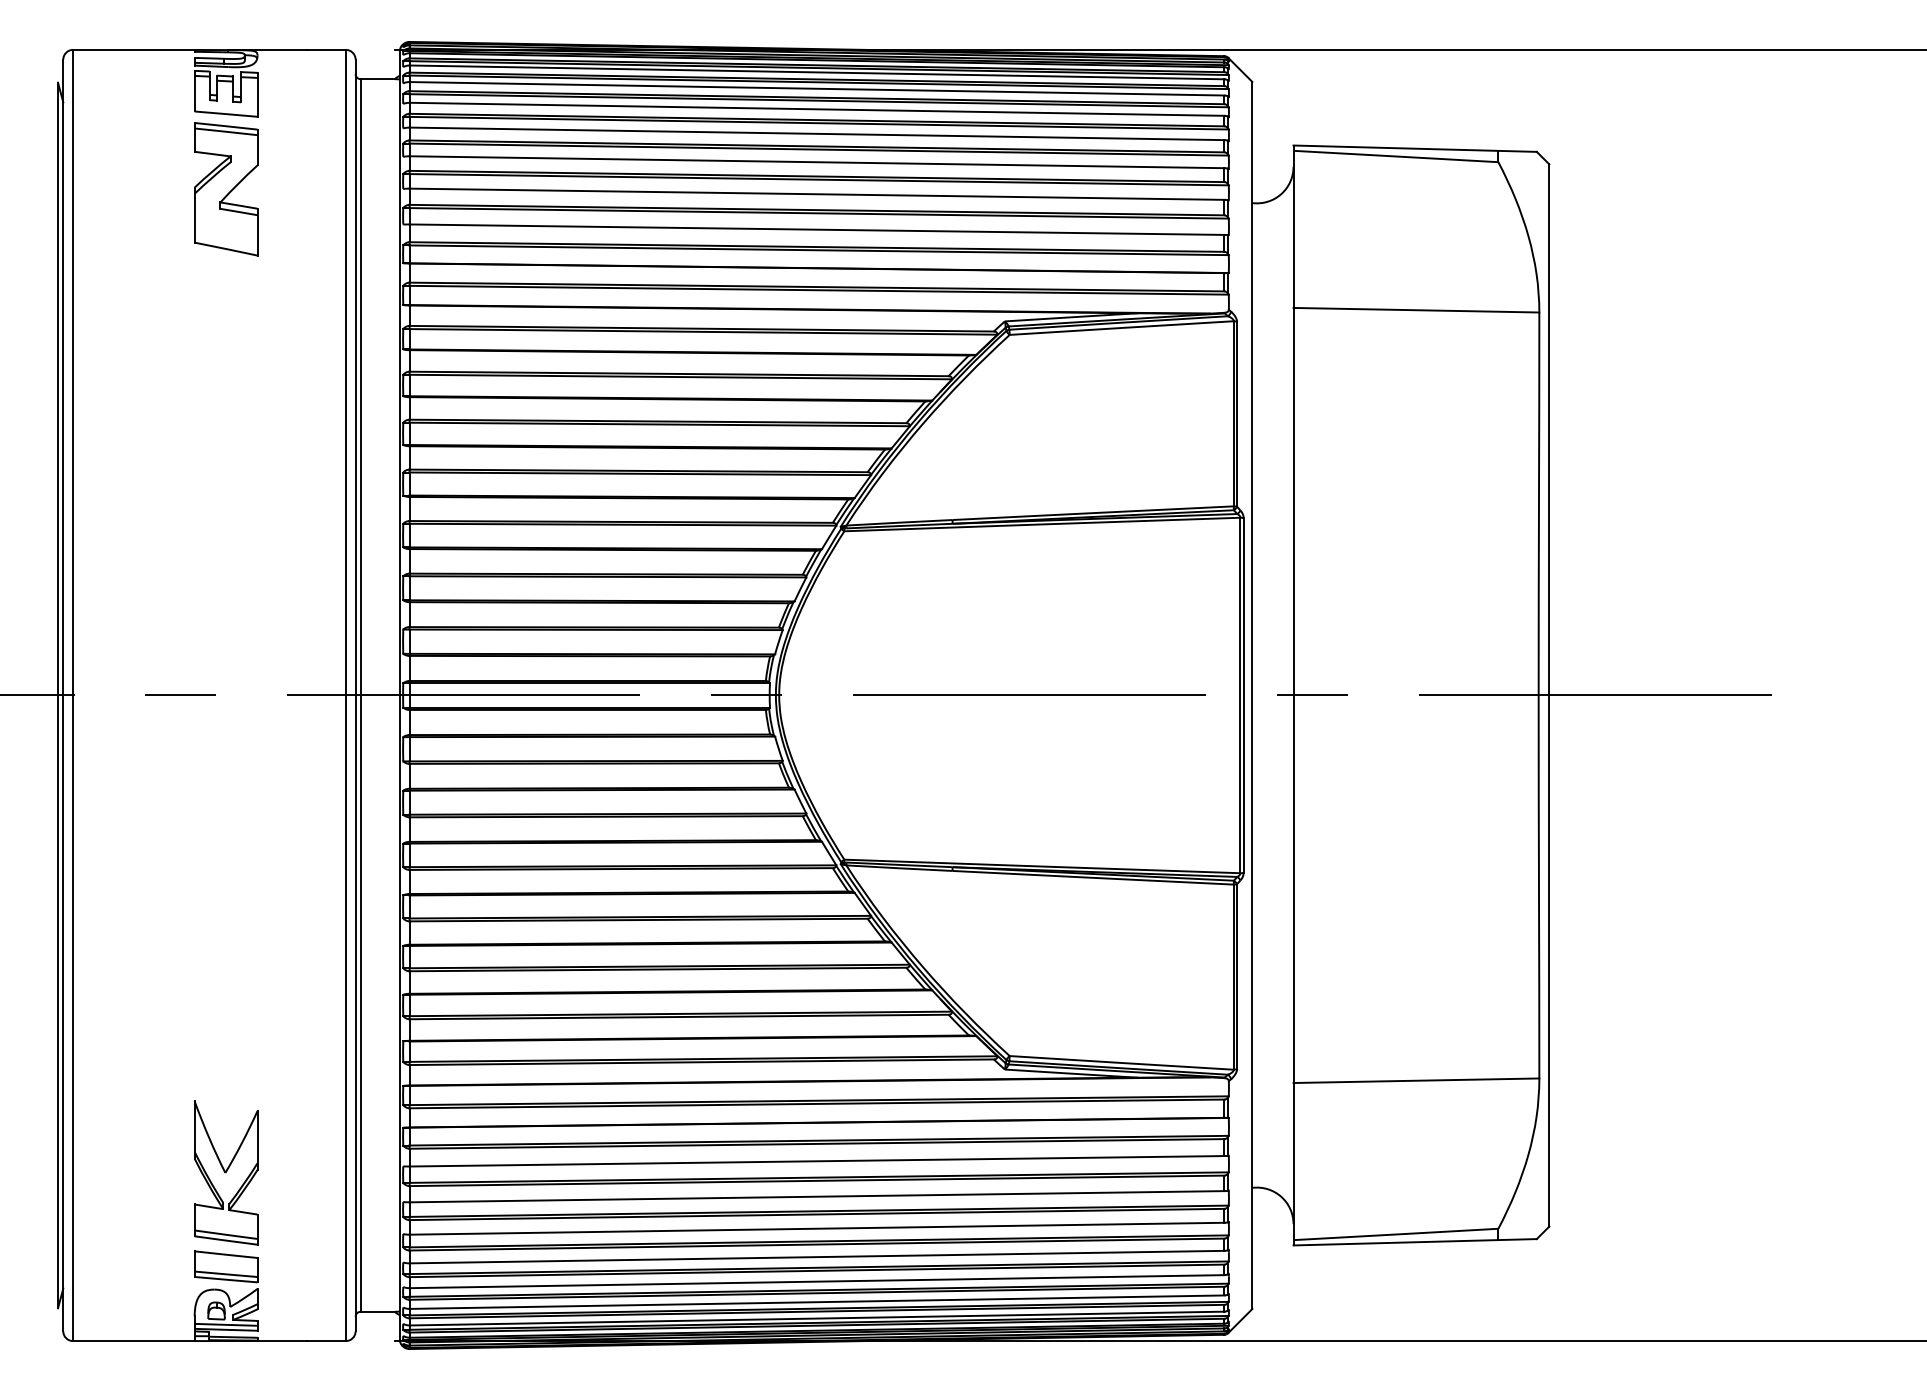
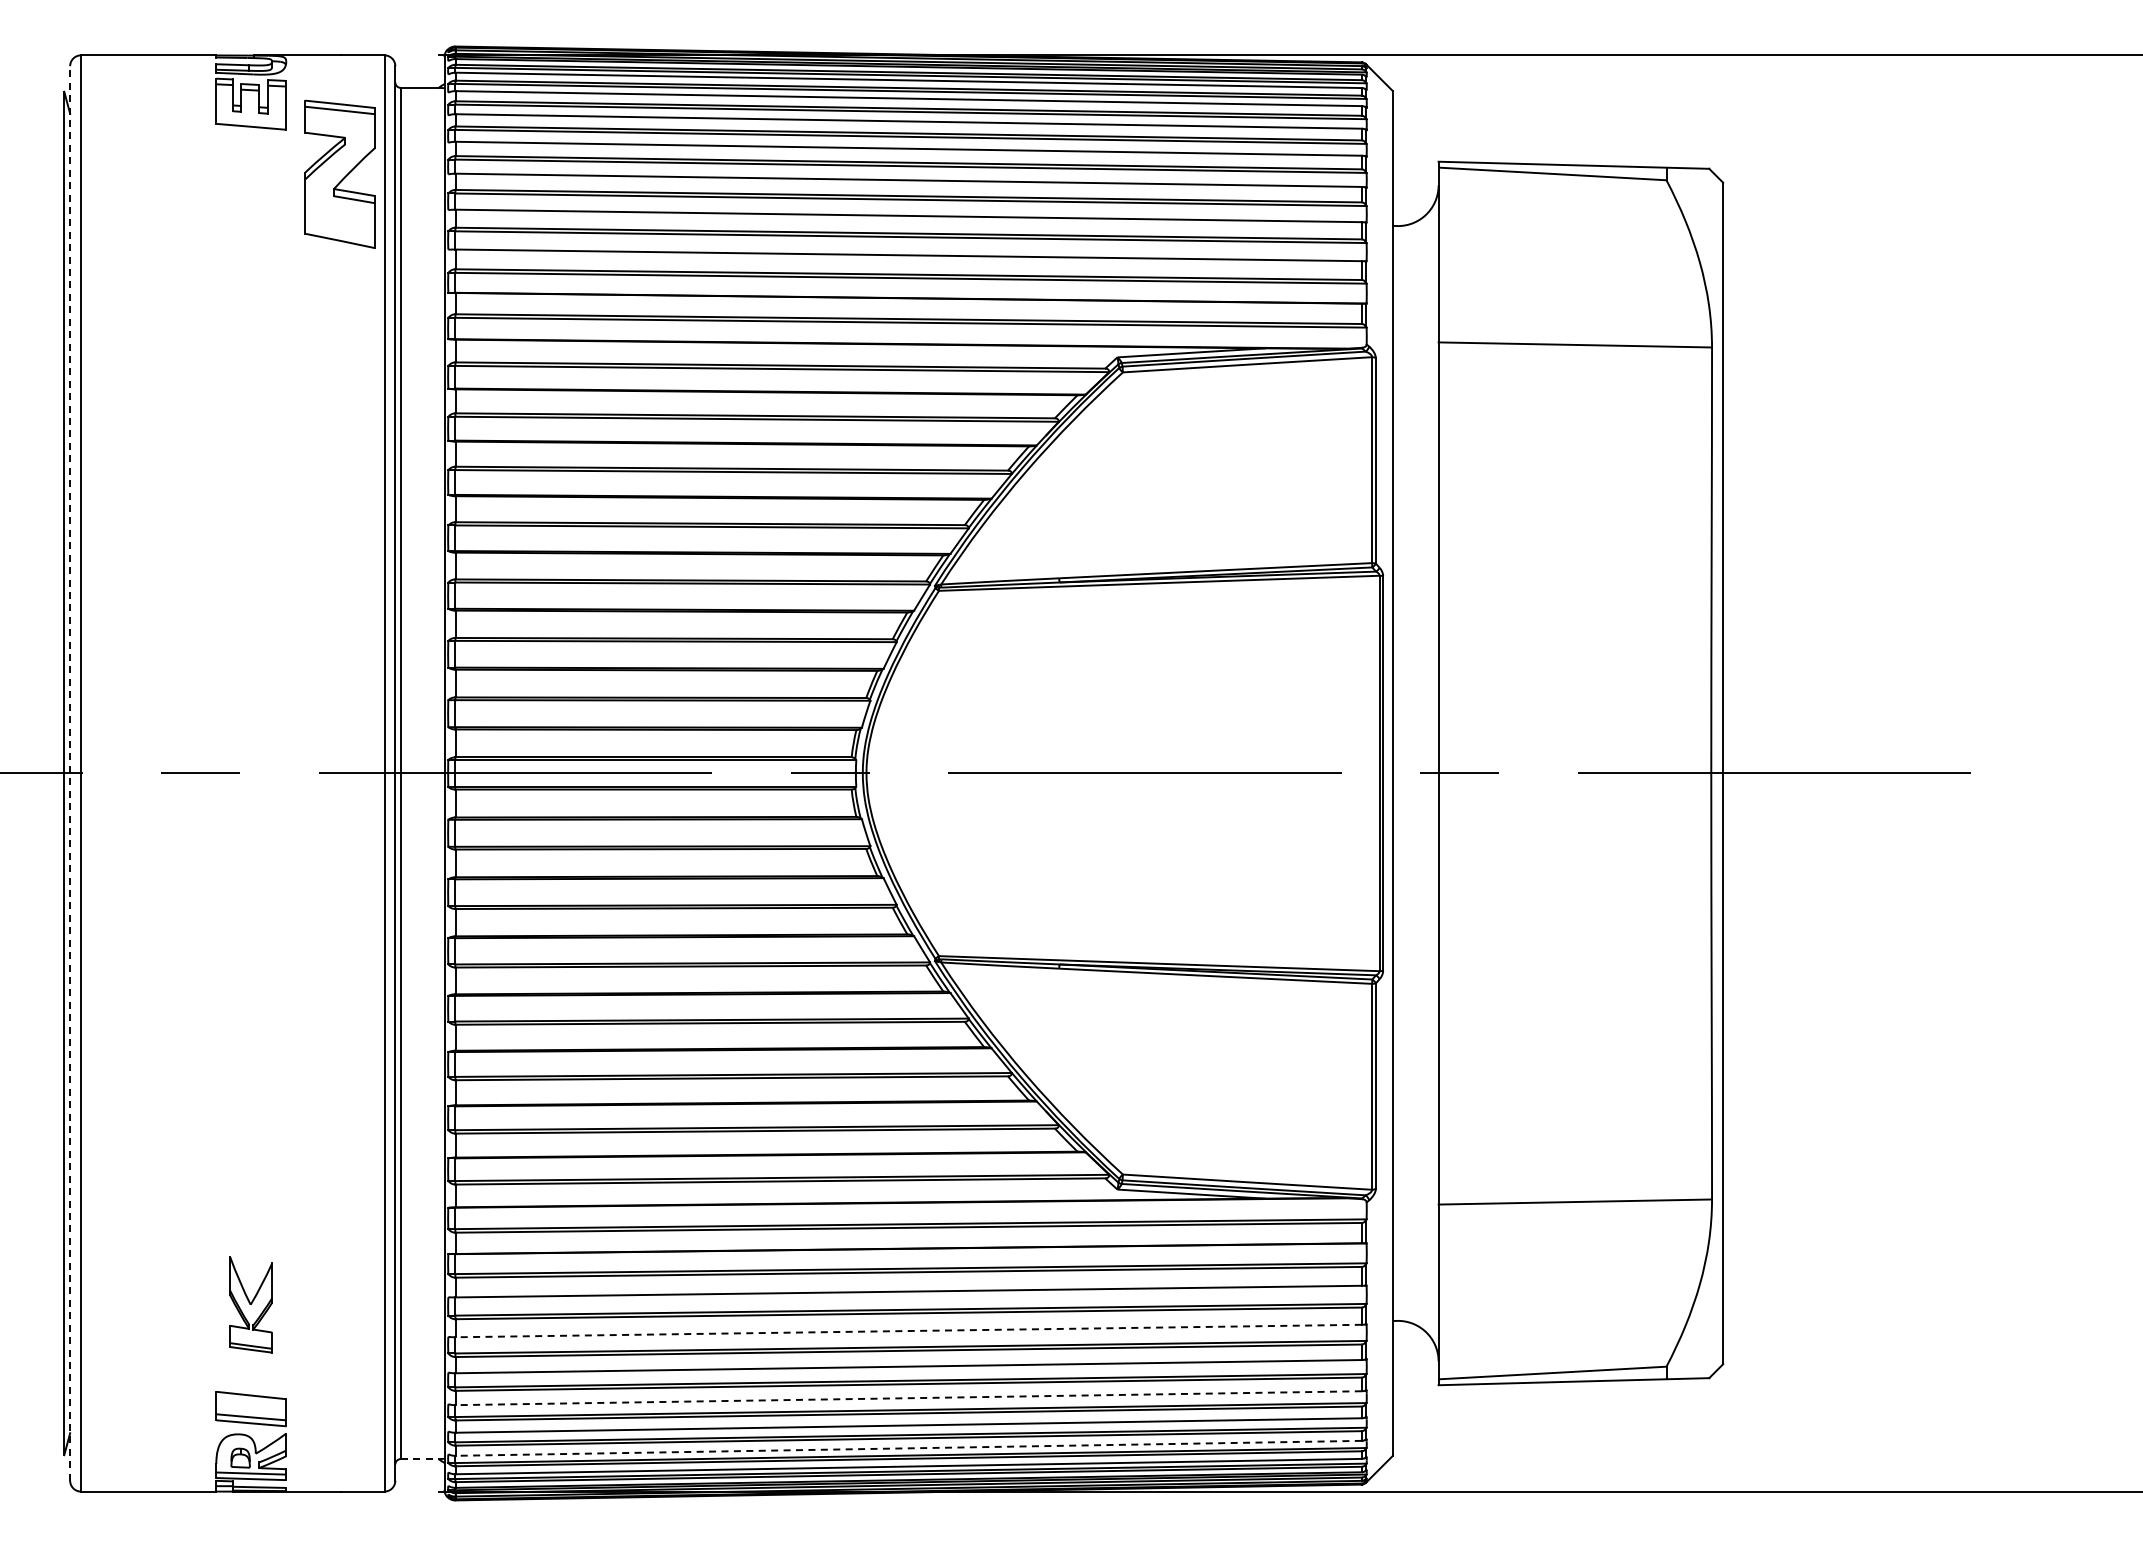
part: (225, 188) -> (339, 173), moved
line: (63, 694) -> (70, 772), solid -> dashed
part: (225, 1172) -> (250, 1304), size x0.6
line: (816, 1197) -> (908, 1331), solid -> dashed
line: (816, 1257) -> (908, 1398), solid -> dashed
line: (816, 1302) -> (908, 1448), solid -> dashed
line: (377, 1312) -> (419, 1459), solid -> dashed

